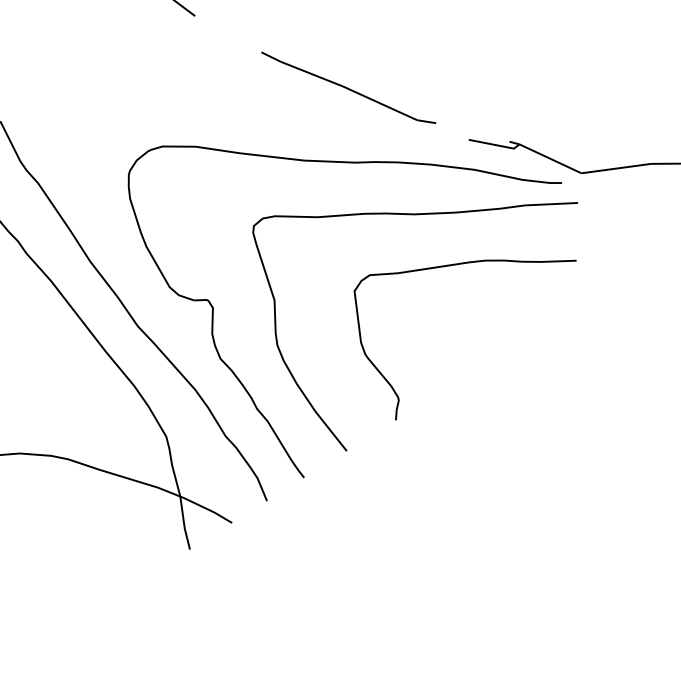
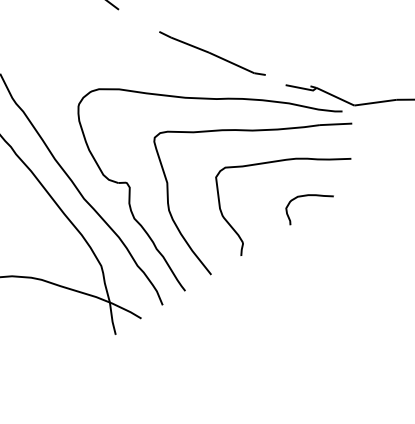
part: (507, 322) -> (309, 196), added

